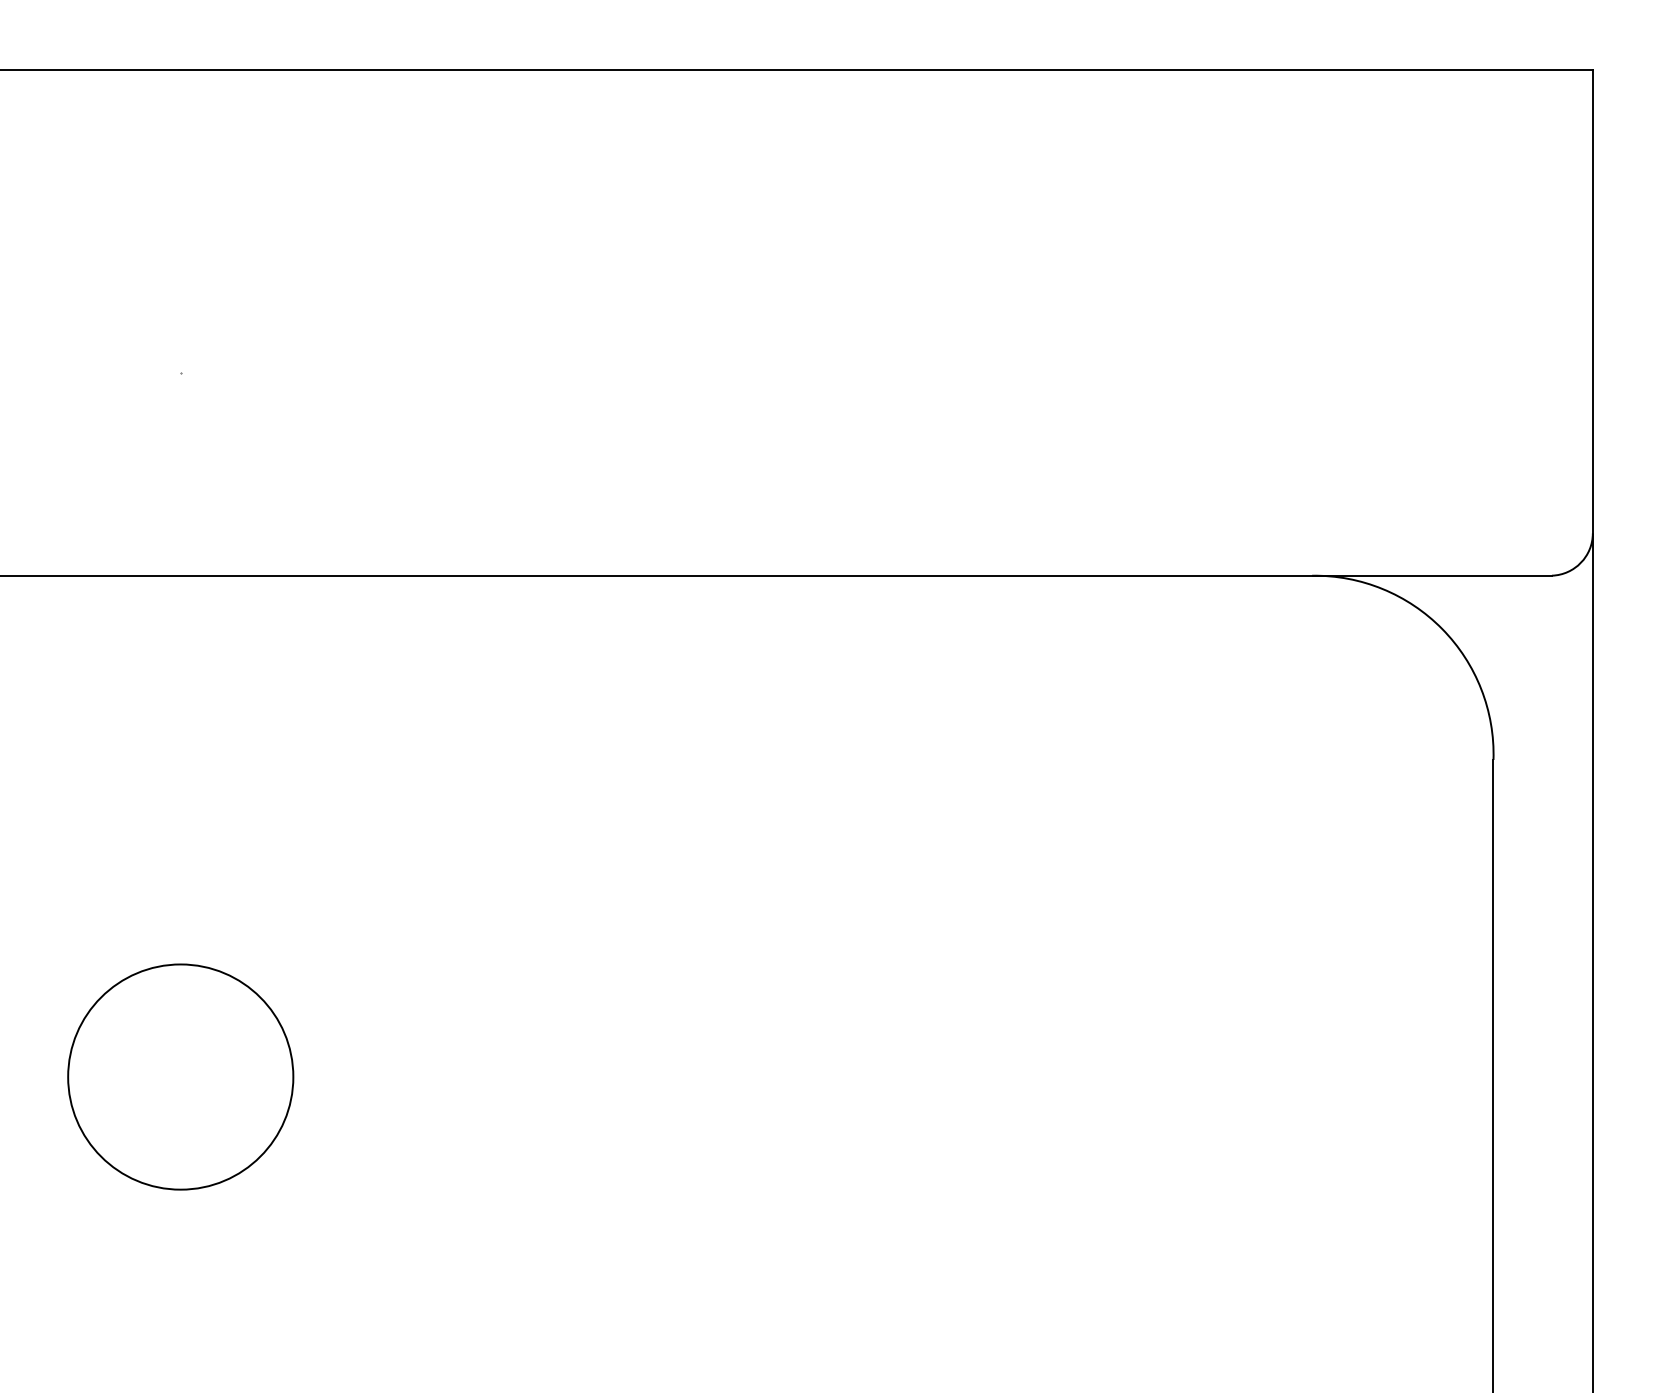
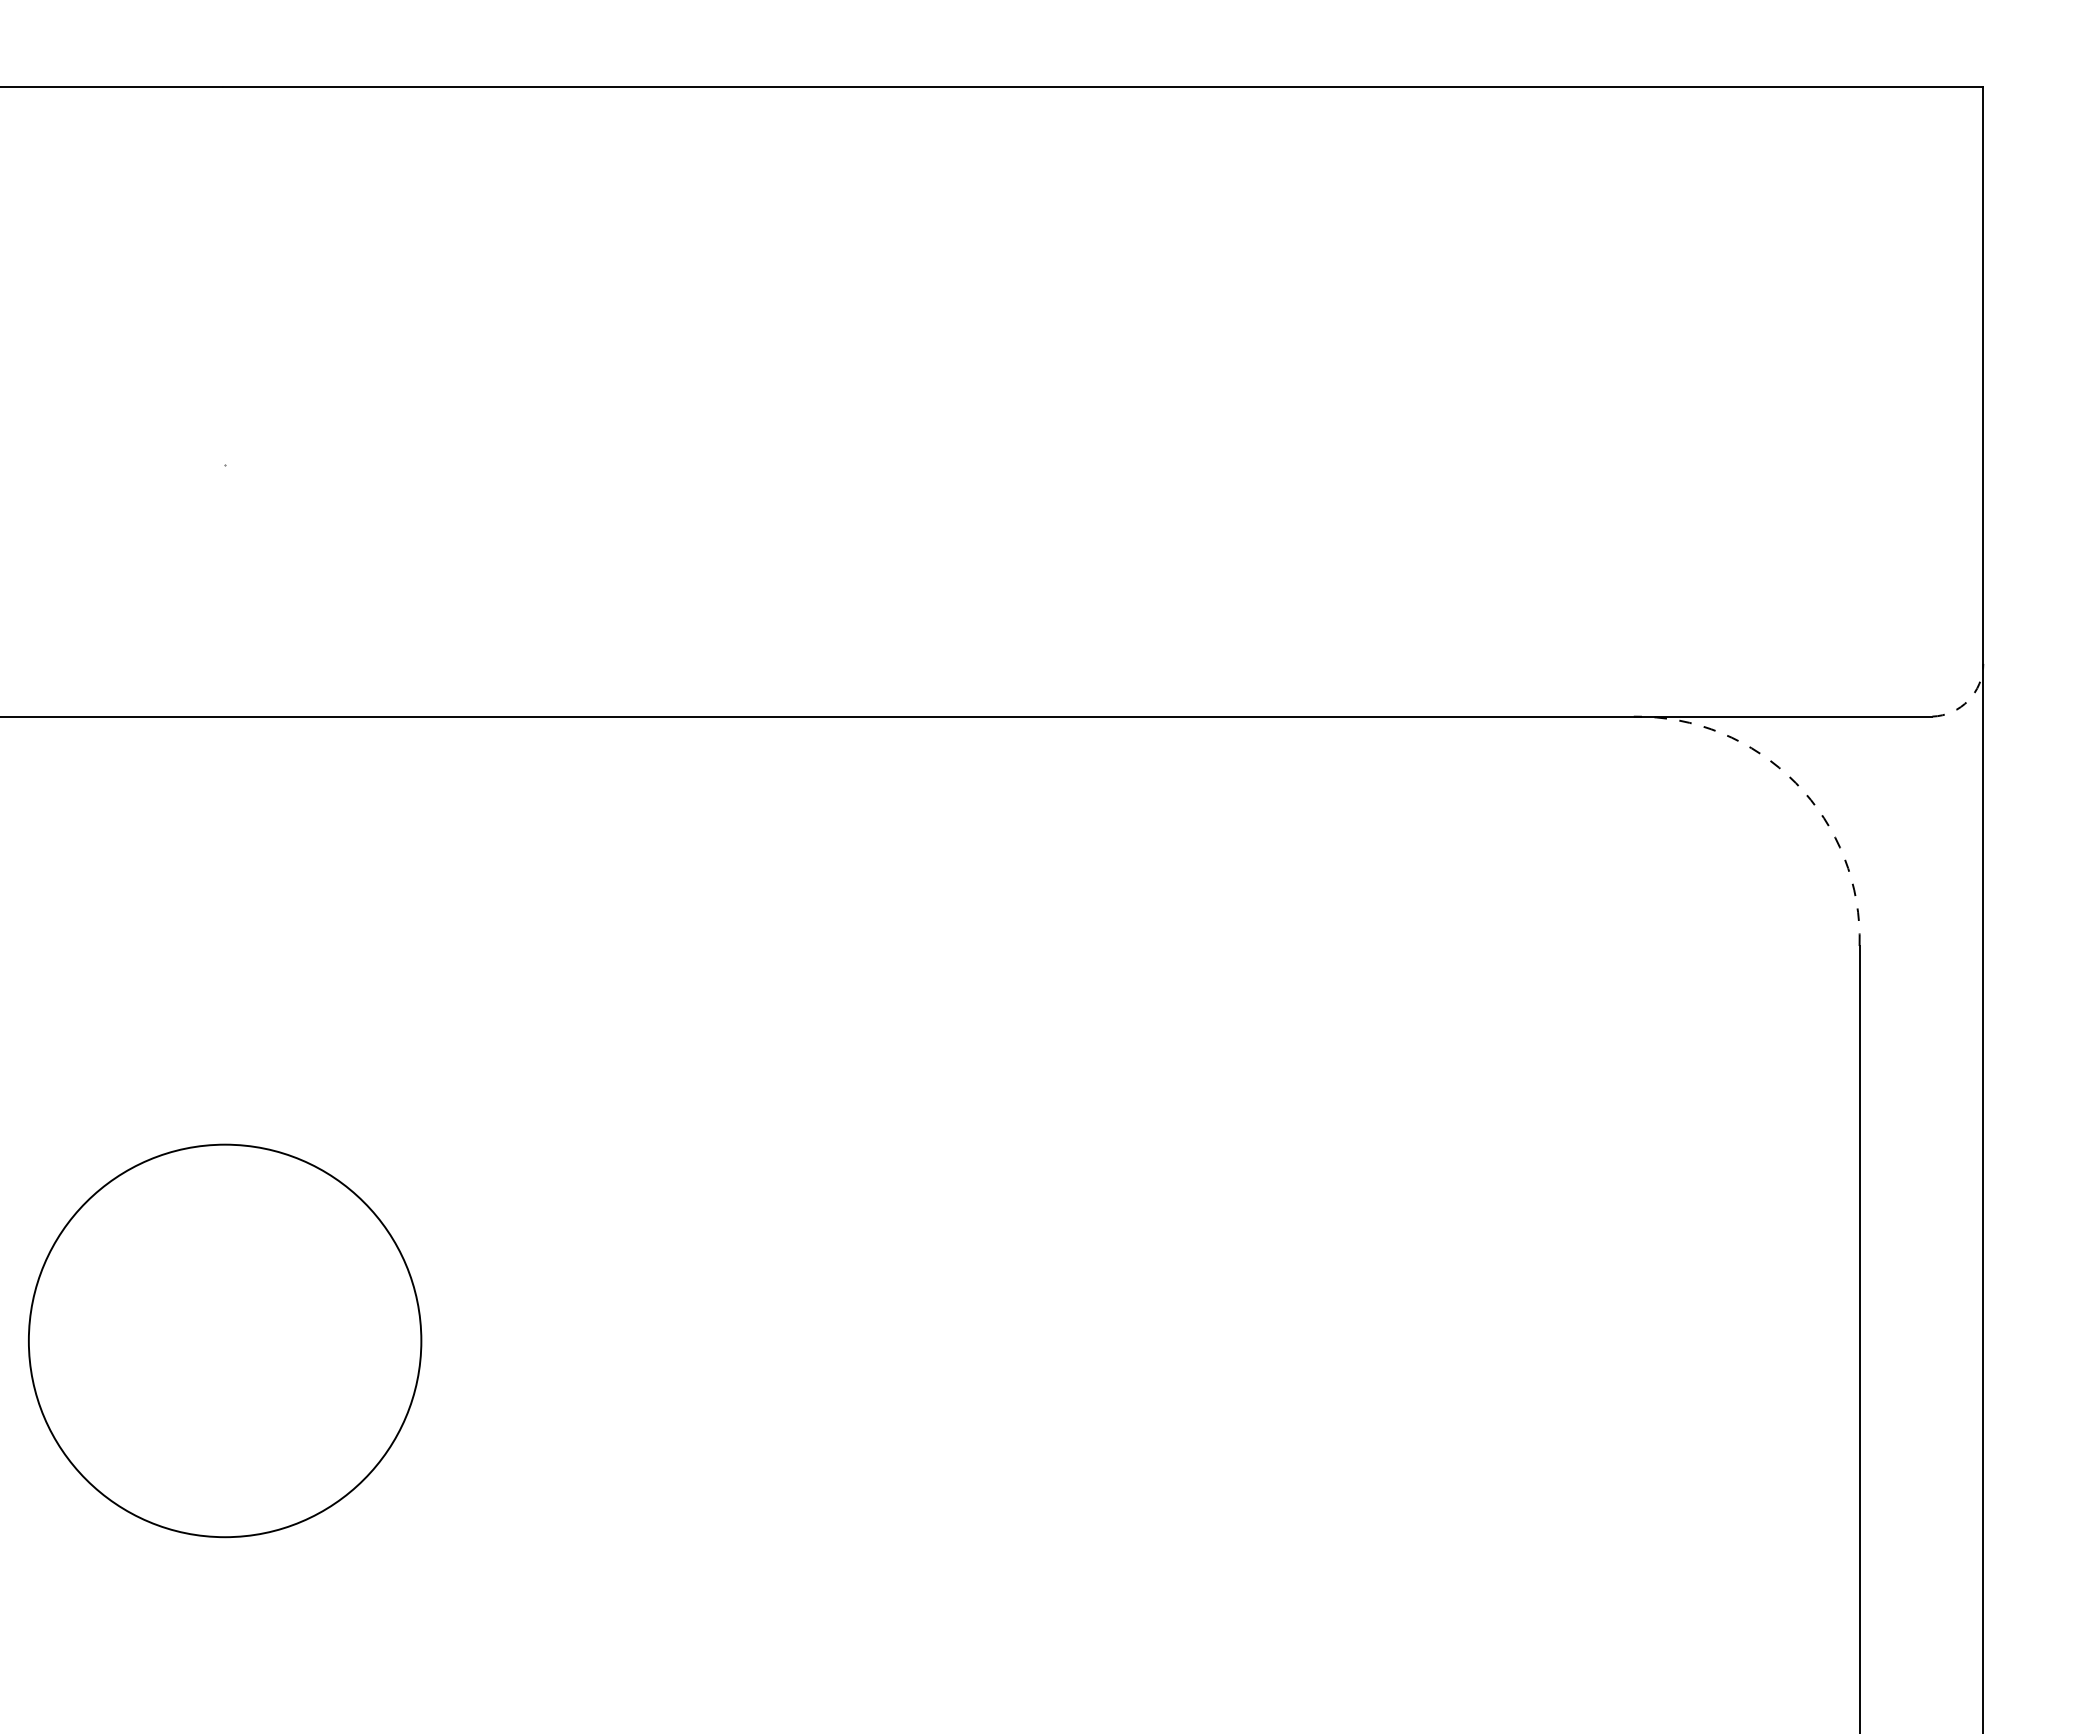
arc: (1580, 562) -> (1968, 700), solid -> dashed
arc: (1442, 629) -> (1795, 783), solid -> dashed
circle: (180, 1076) -> (225, 1340), size x1.4

